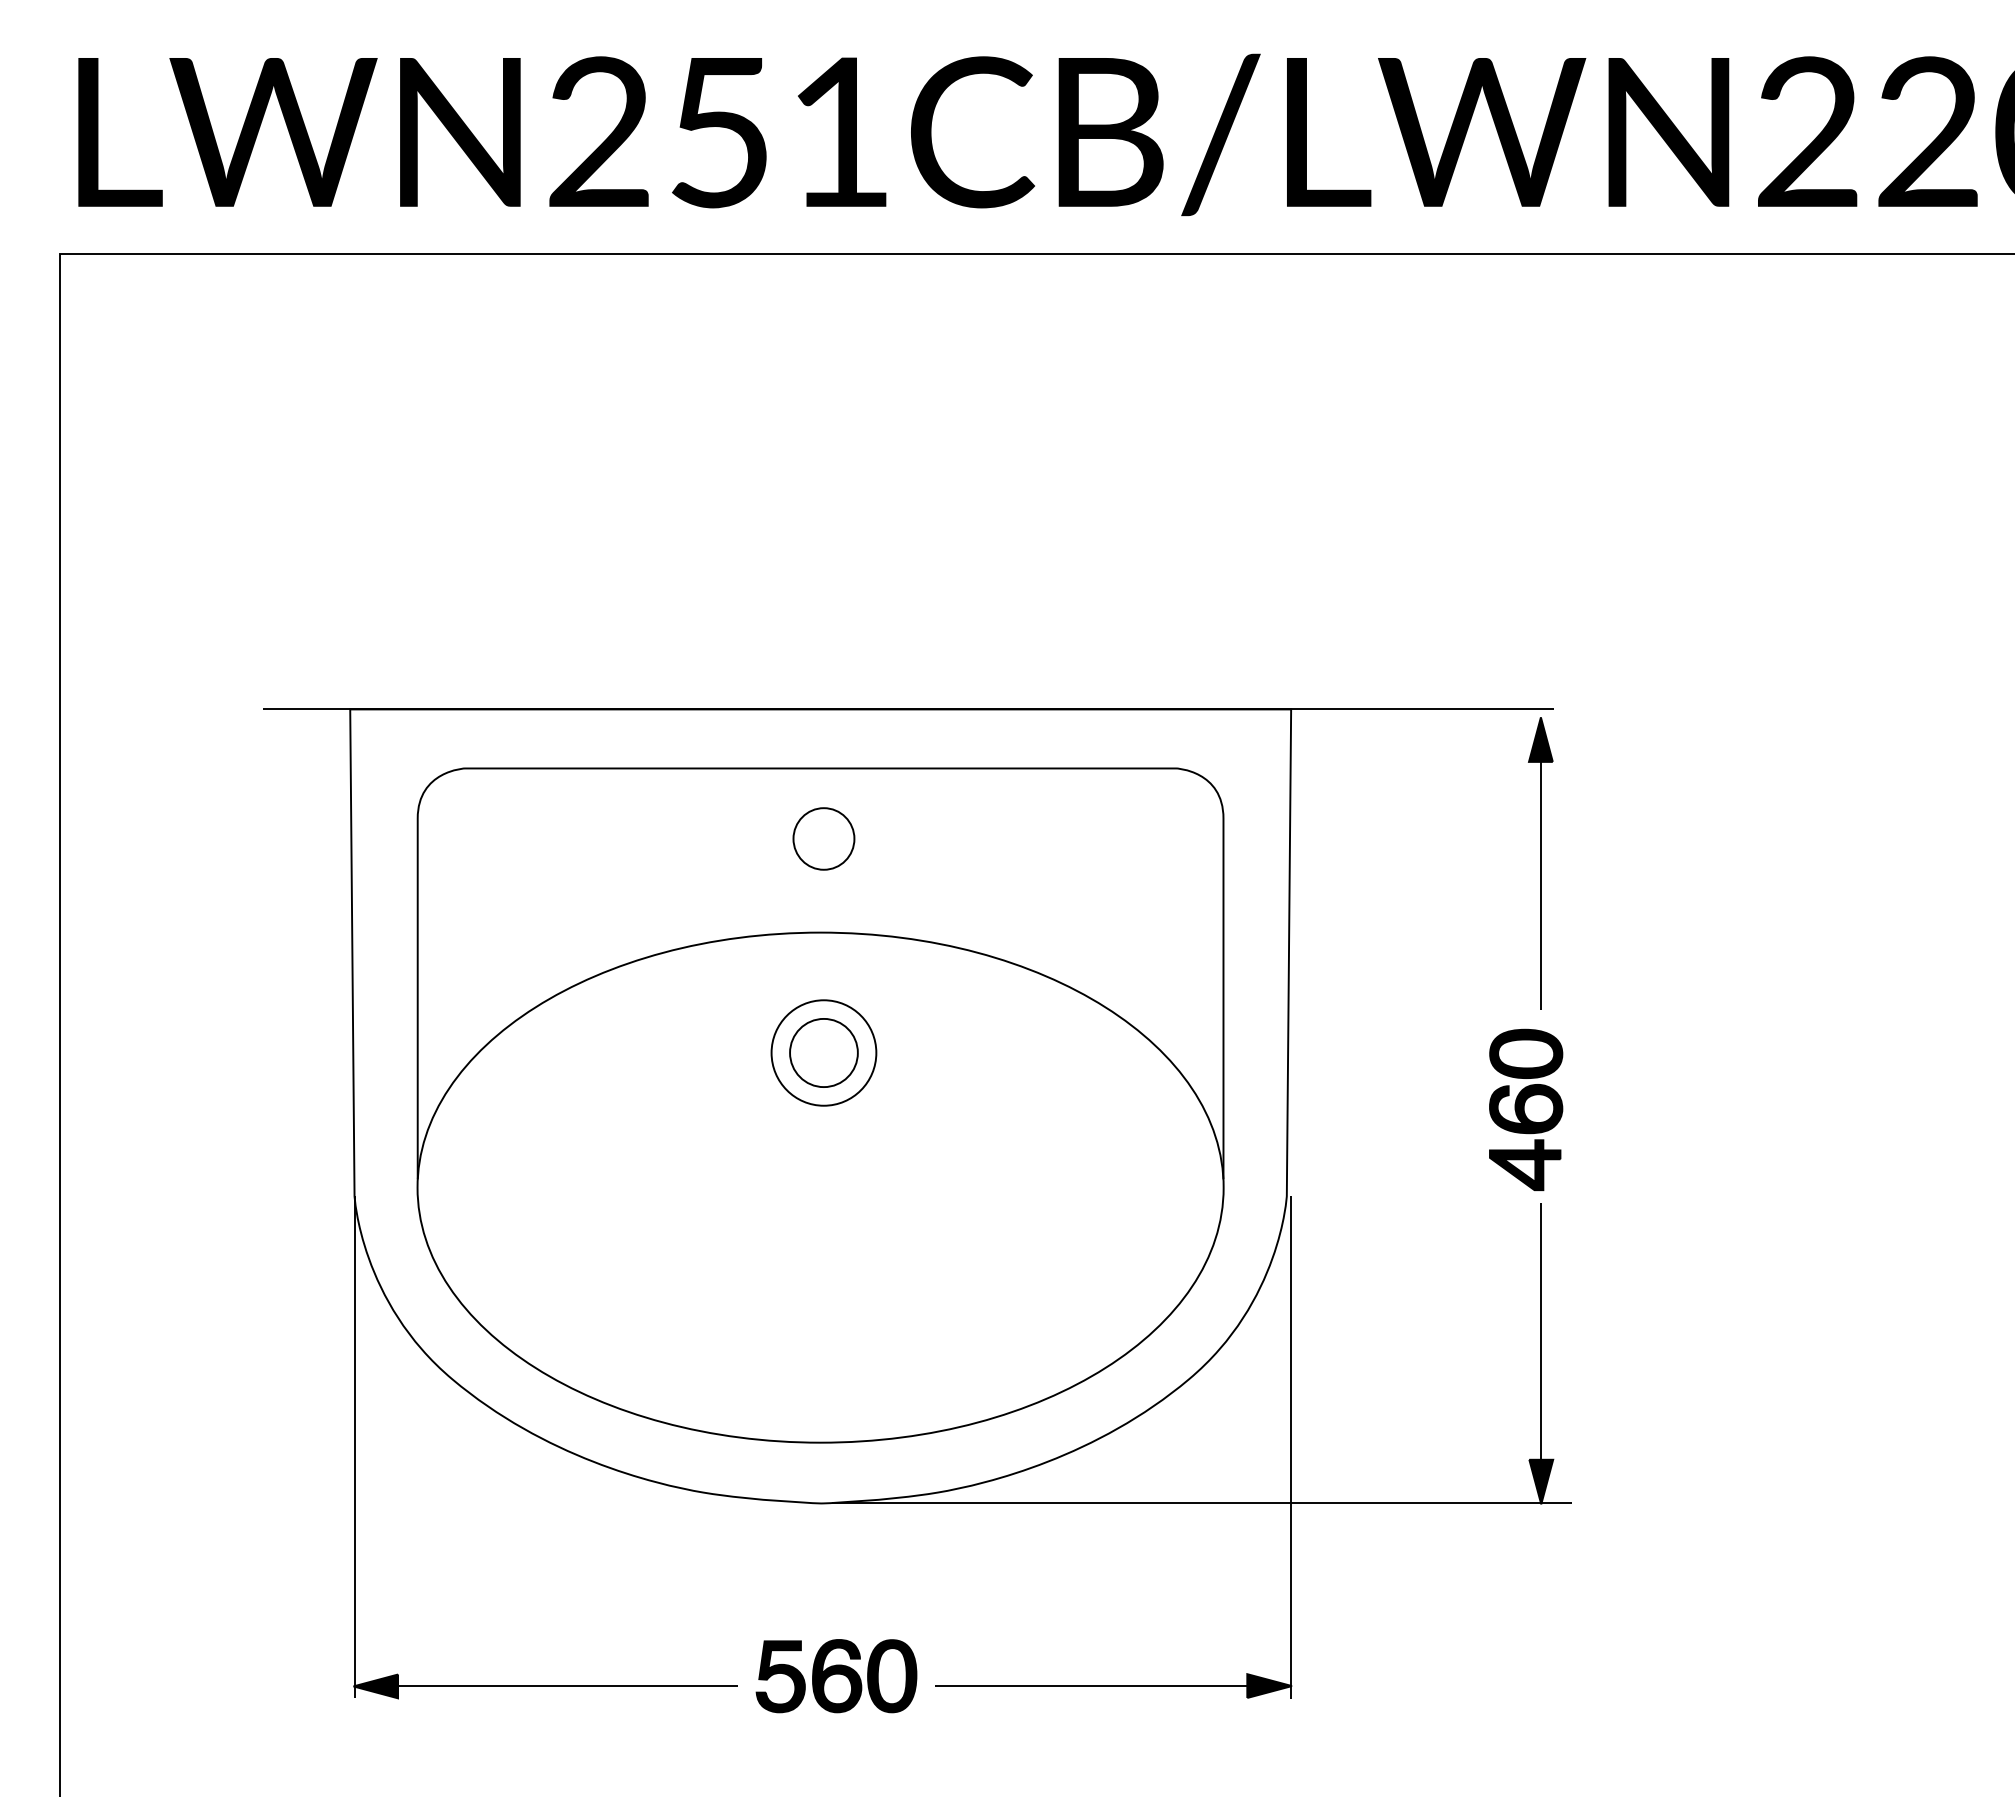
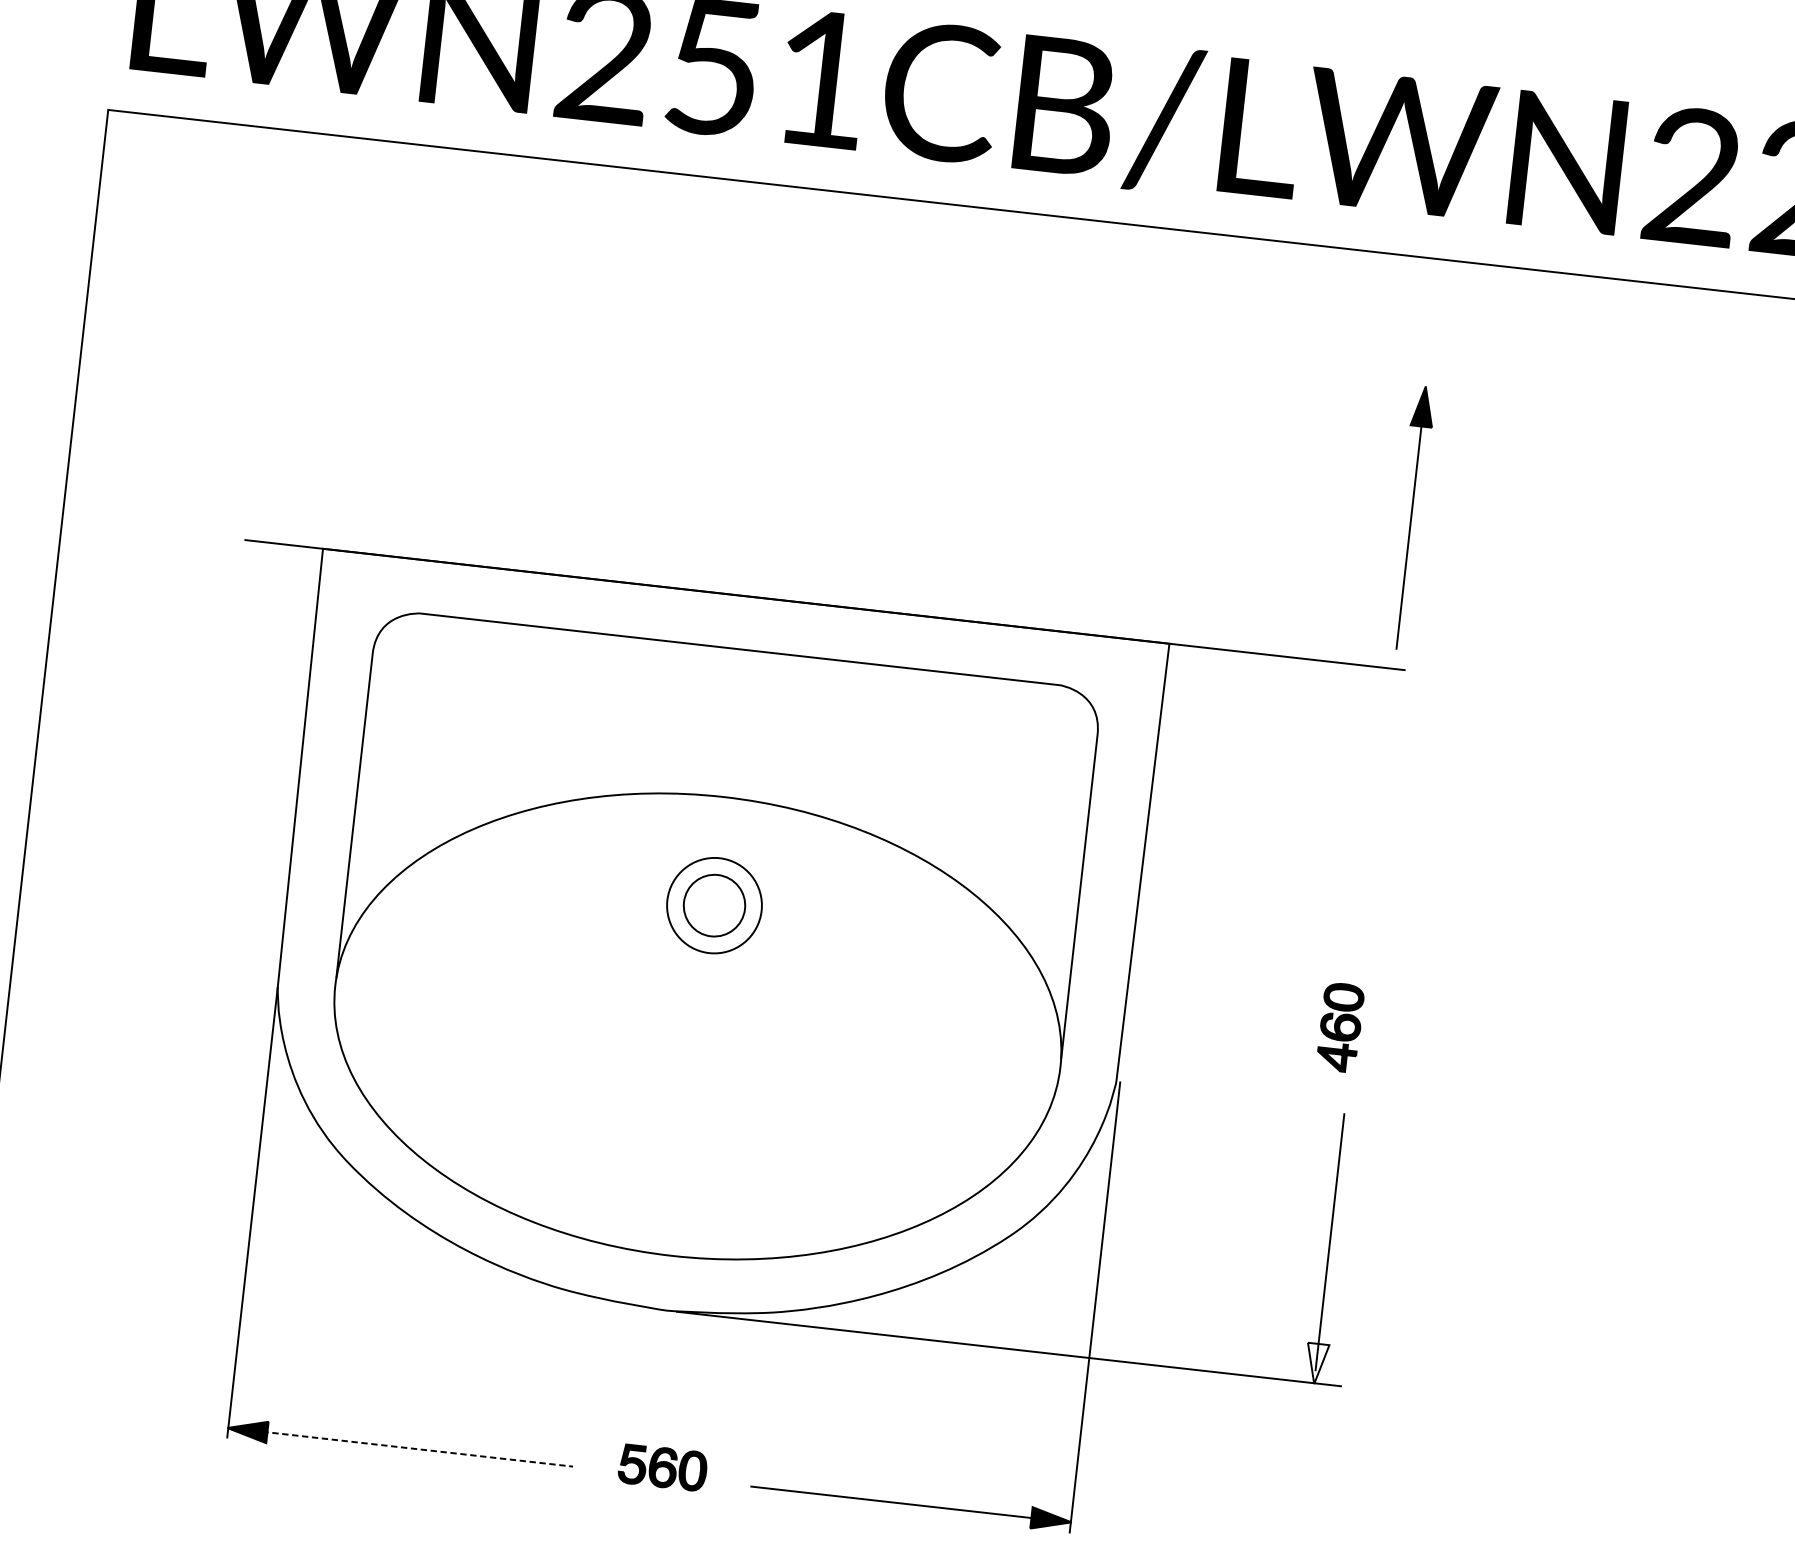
part: (823, 838) -> (735, 712), removed
part: (1540, 863) -> (1410, 517), moved
part: (1526, 1109) -> (1340, 1027), size x0.6
fill: (1541, 1481) -> (1316, 1363), removed
part: (836, 1676) -> (662, 1467), size x0.6
line: (554, 1686) -> (408, 1448), solid -> dashed

